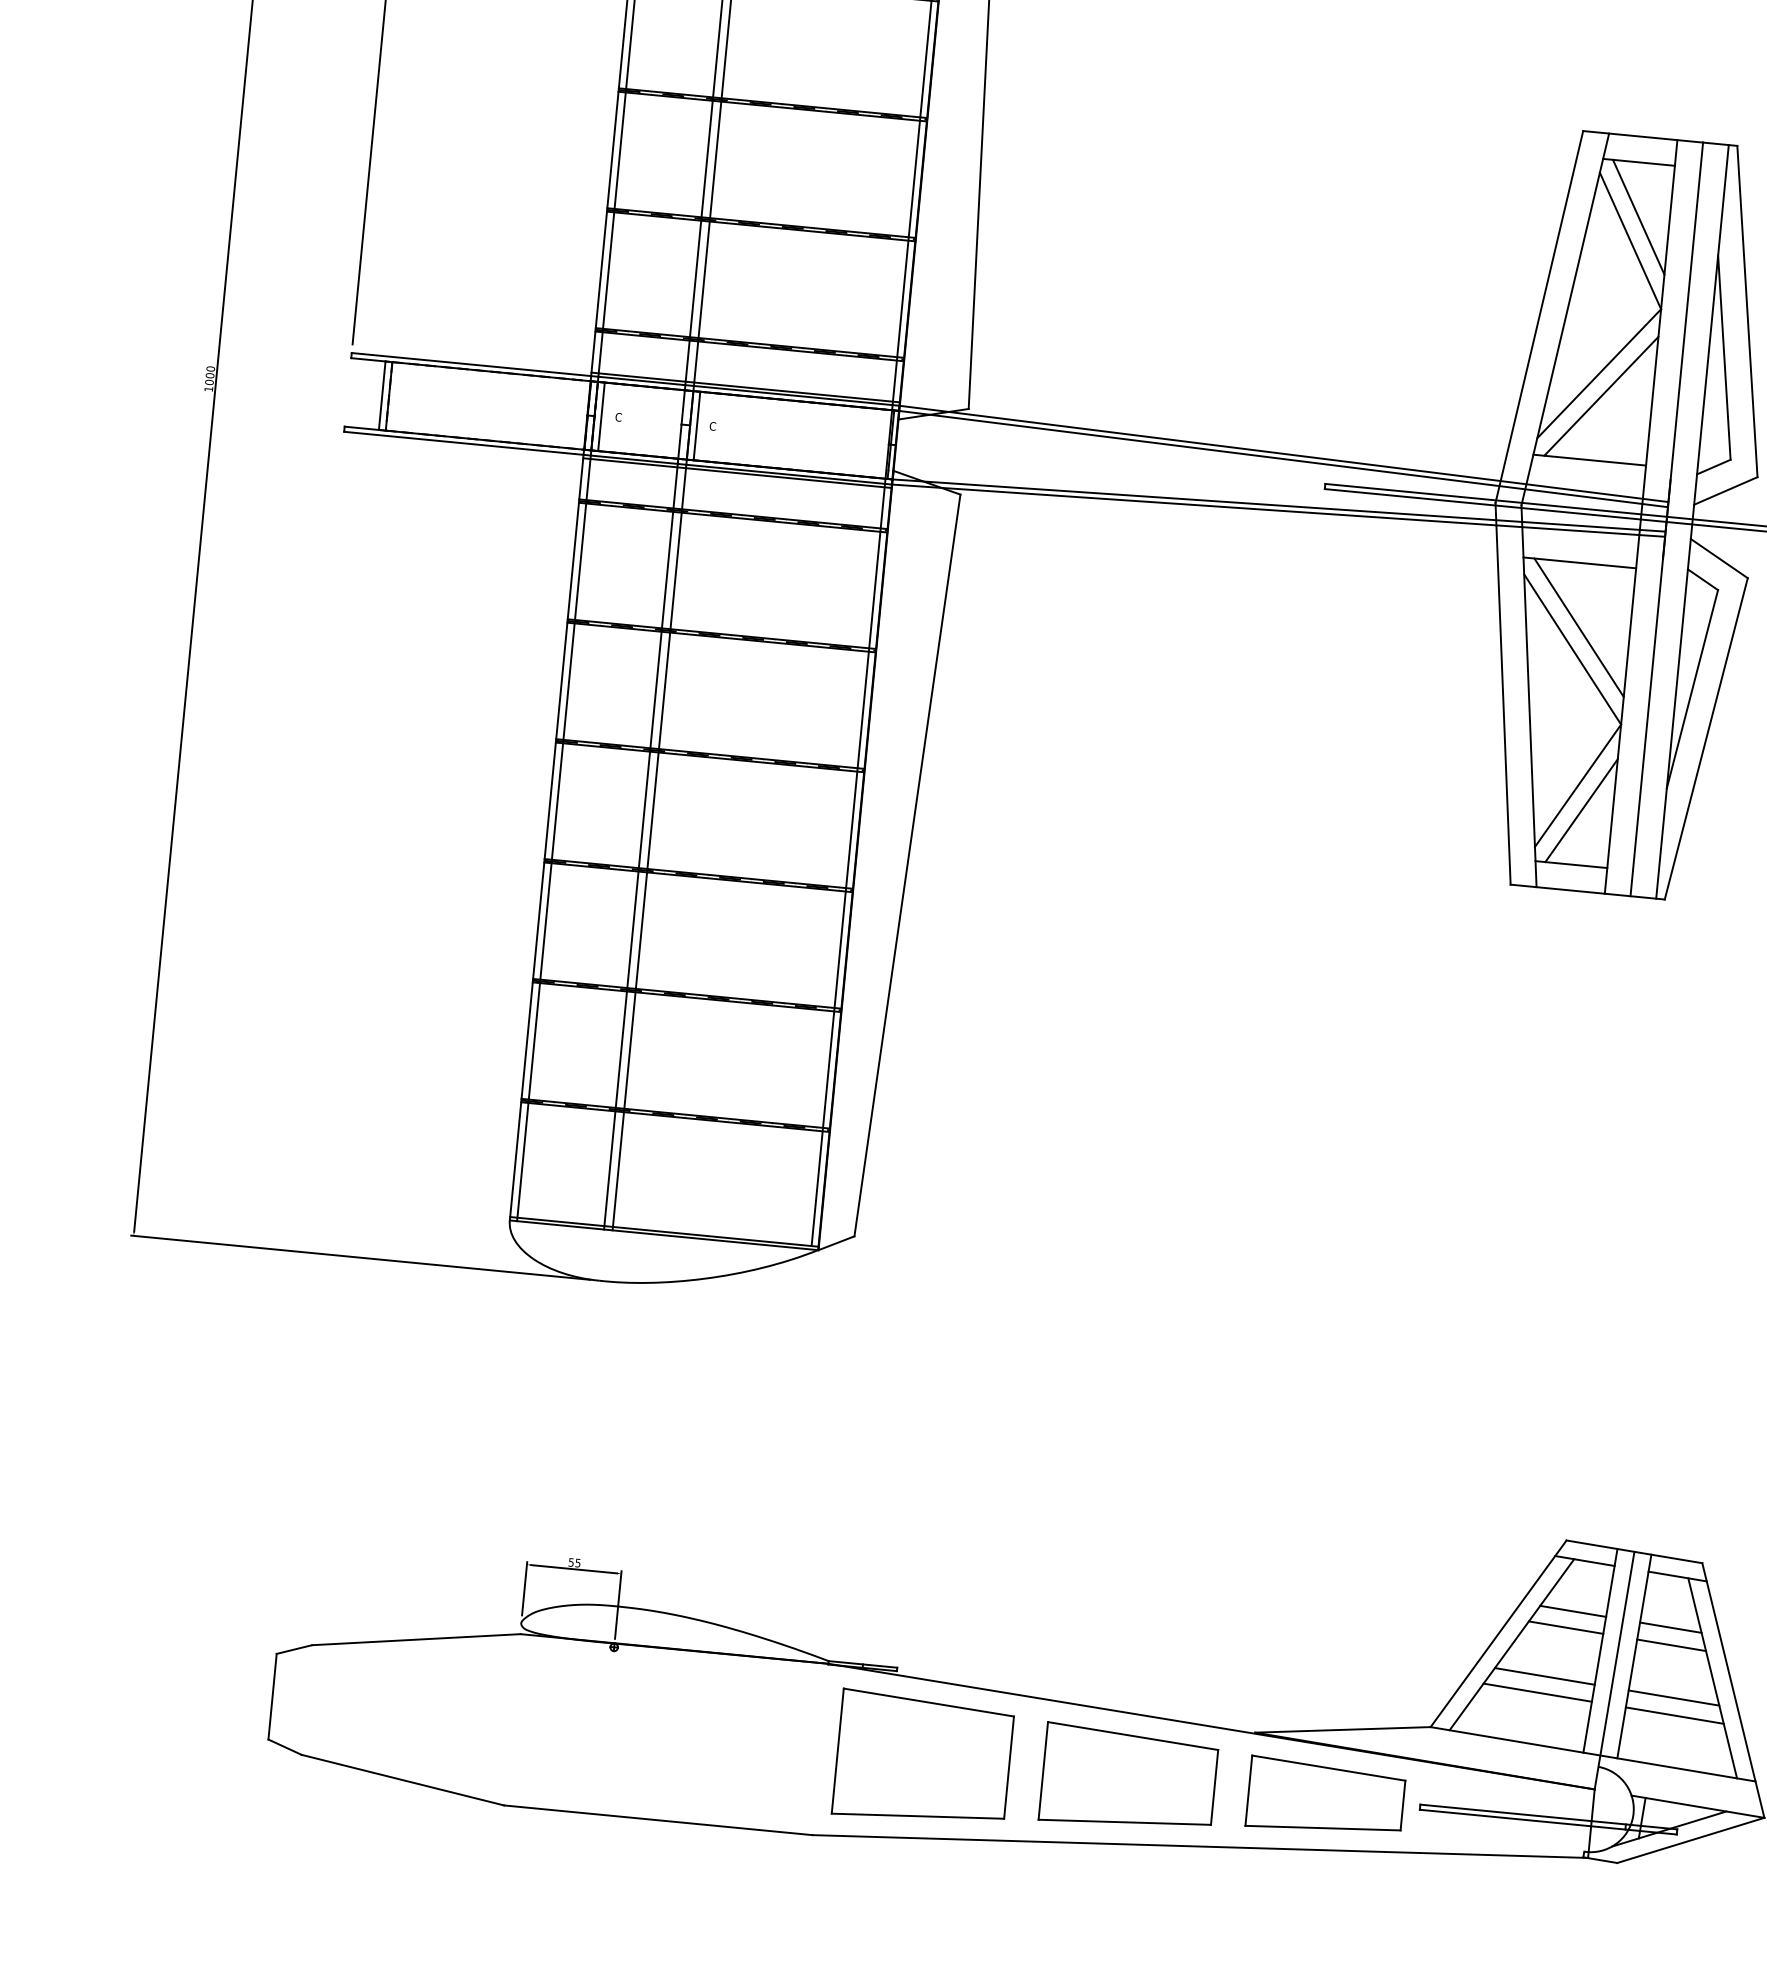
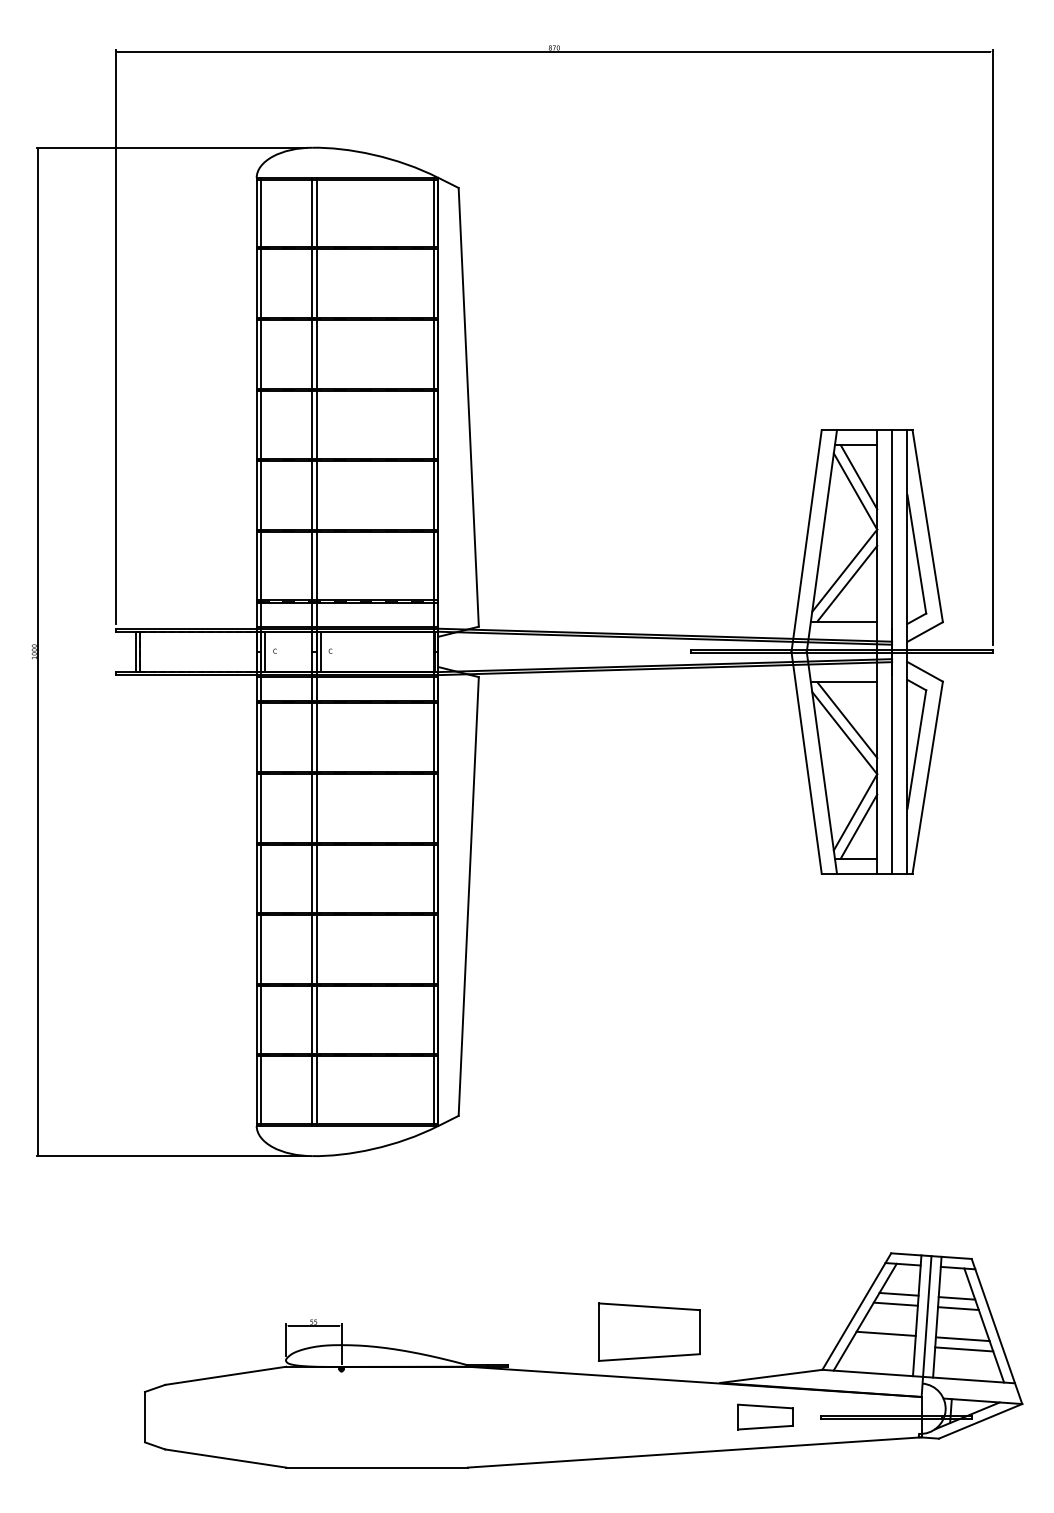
line: (1536, 1692) -> (882, 1343), removed
part: (923, 1758) -> (528, 1416), removed
part: (1129, 1778) -> (649, 1331), moved
part: (1326, 1797) -> (765, 1416), size x0.6

